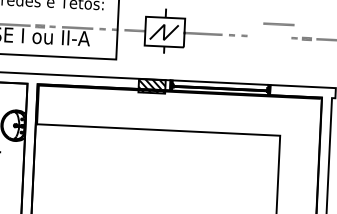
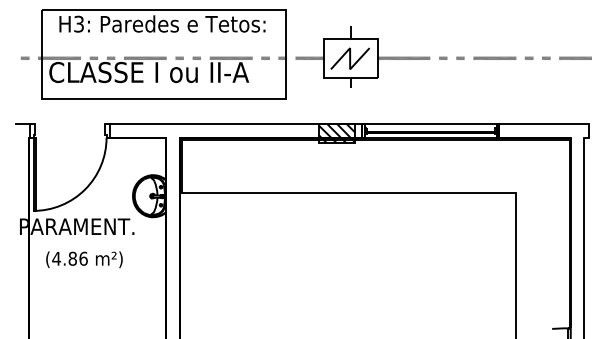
line: (278, 23) -> (494, 57), moved
part: (40, 25) -> (179, 57), size x0.62
part: (307, 38) -> (546, 57), size x0.62

